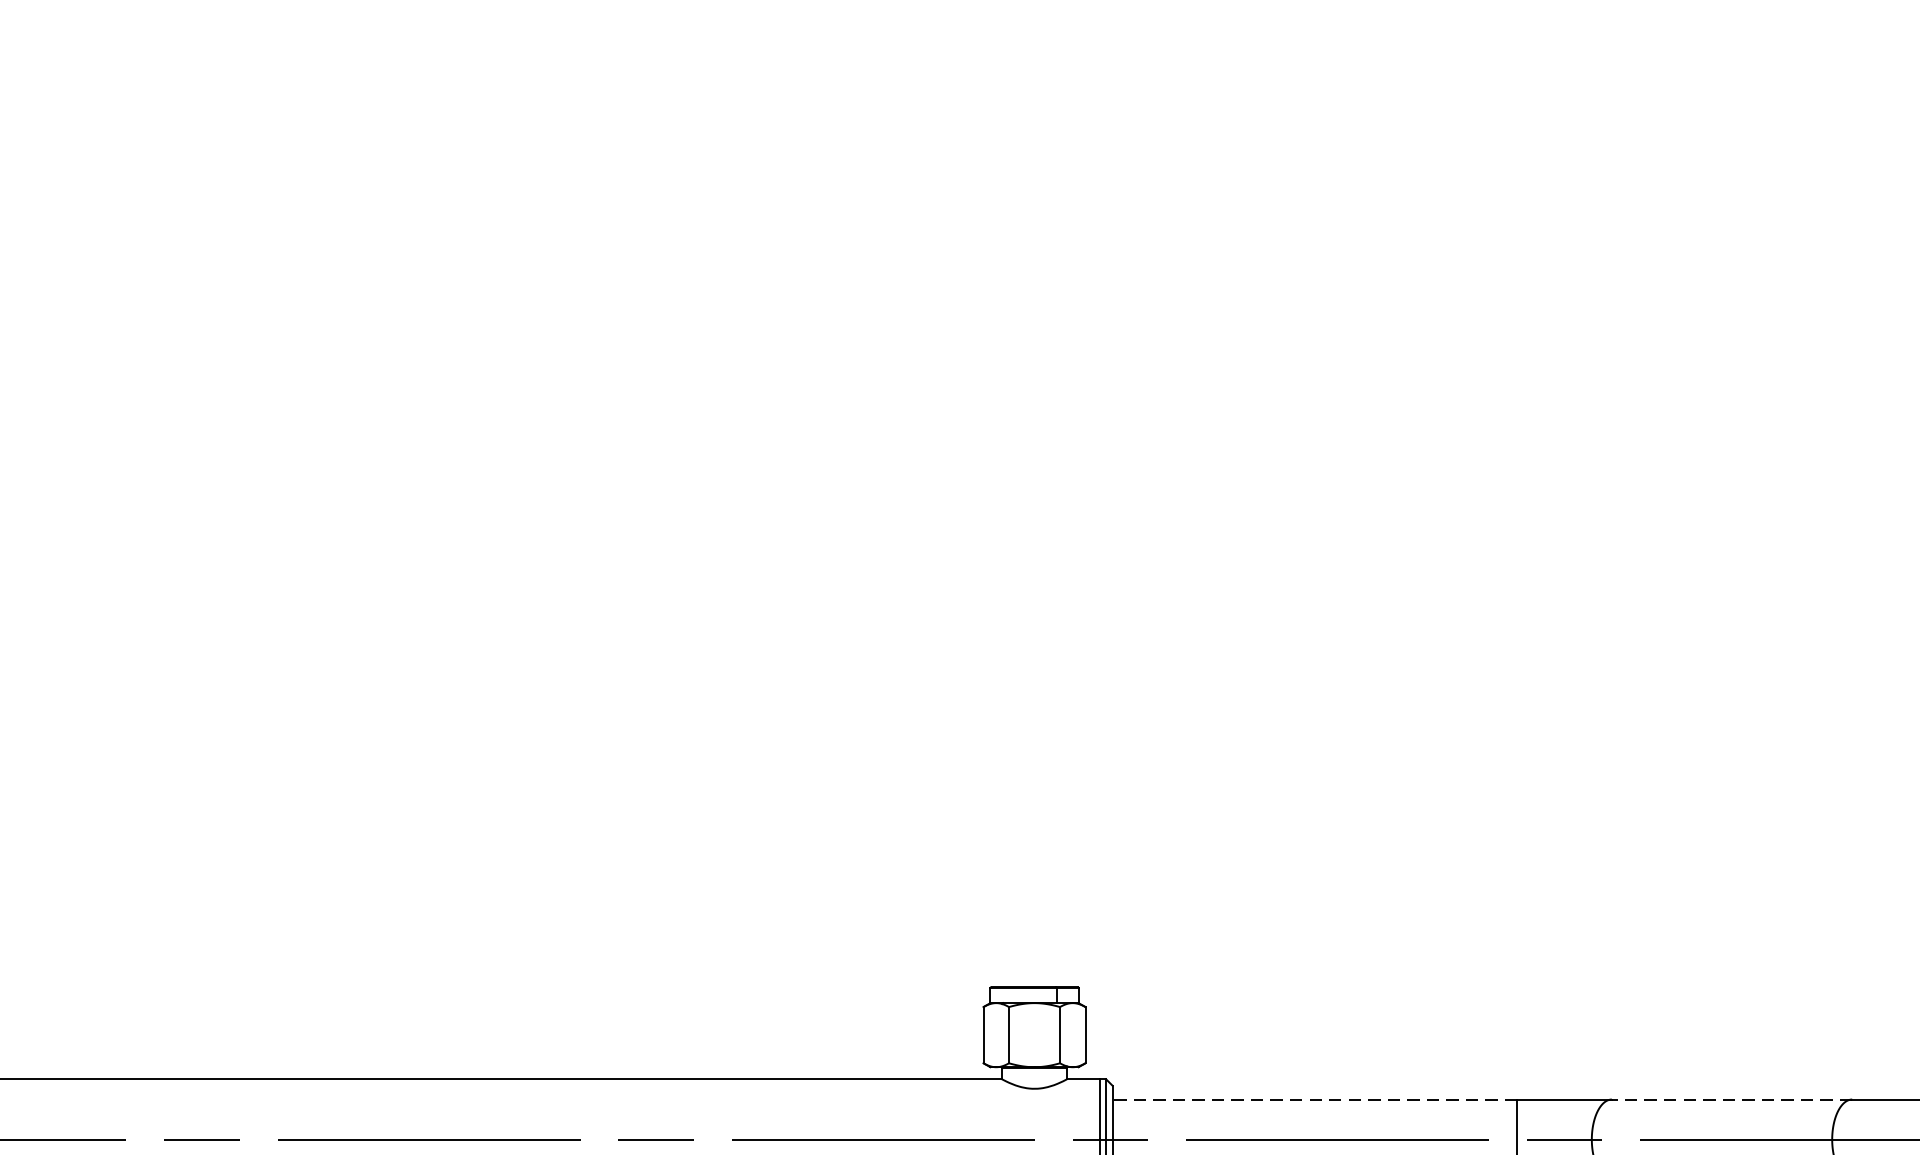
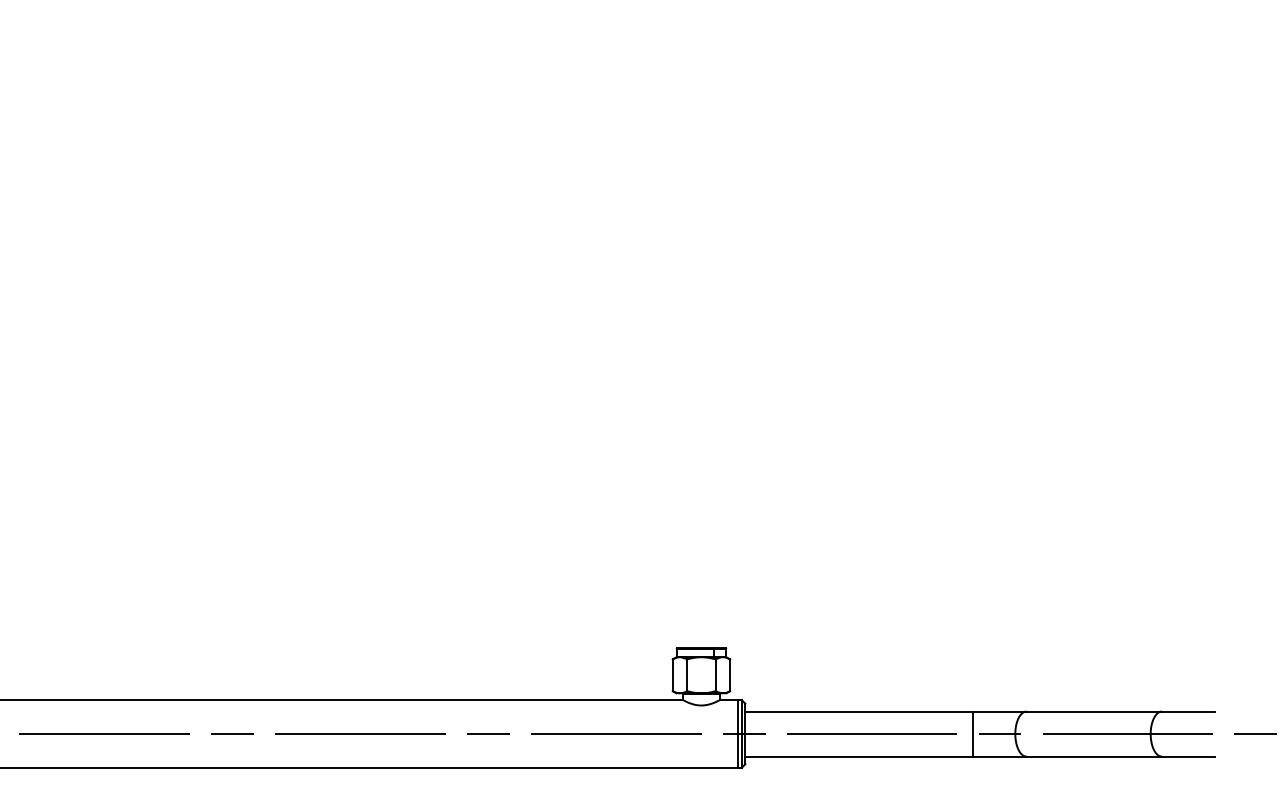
line: (1315, 1099) -> (859, 711), dashed -> solid
line: (1732, 1099) -> (1094, 711), dashed -> solid

